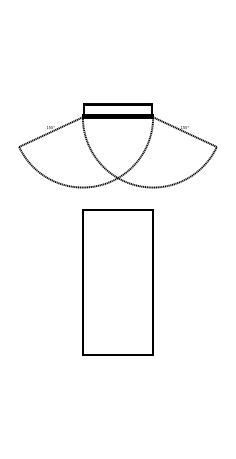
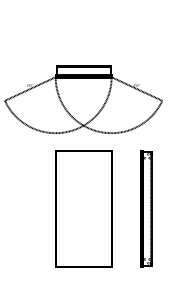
part: (196, 282) -> (146, 208), added

